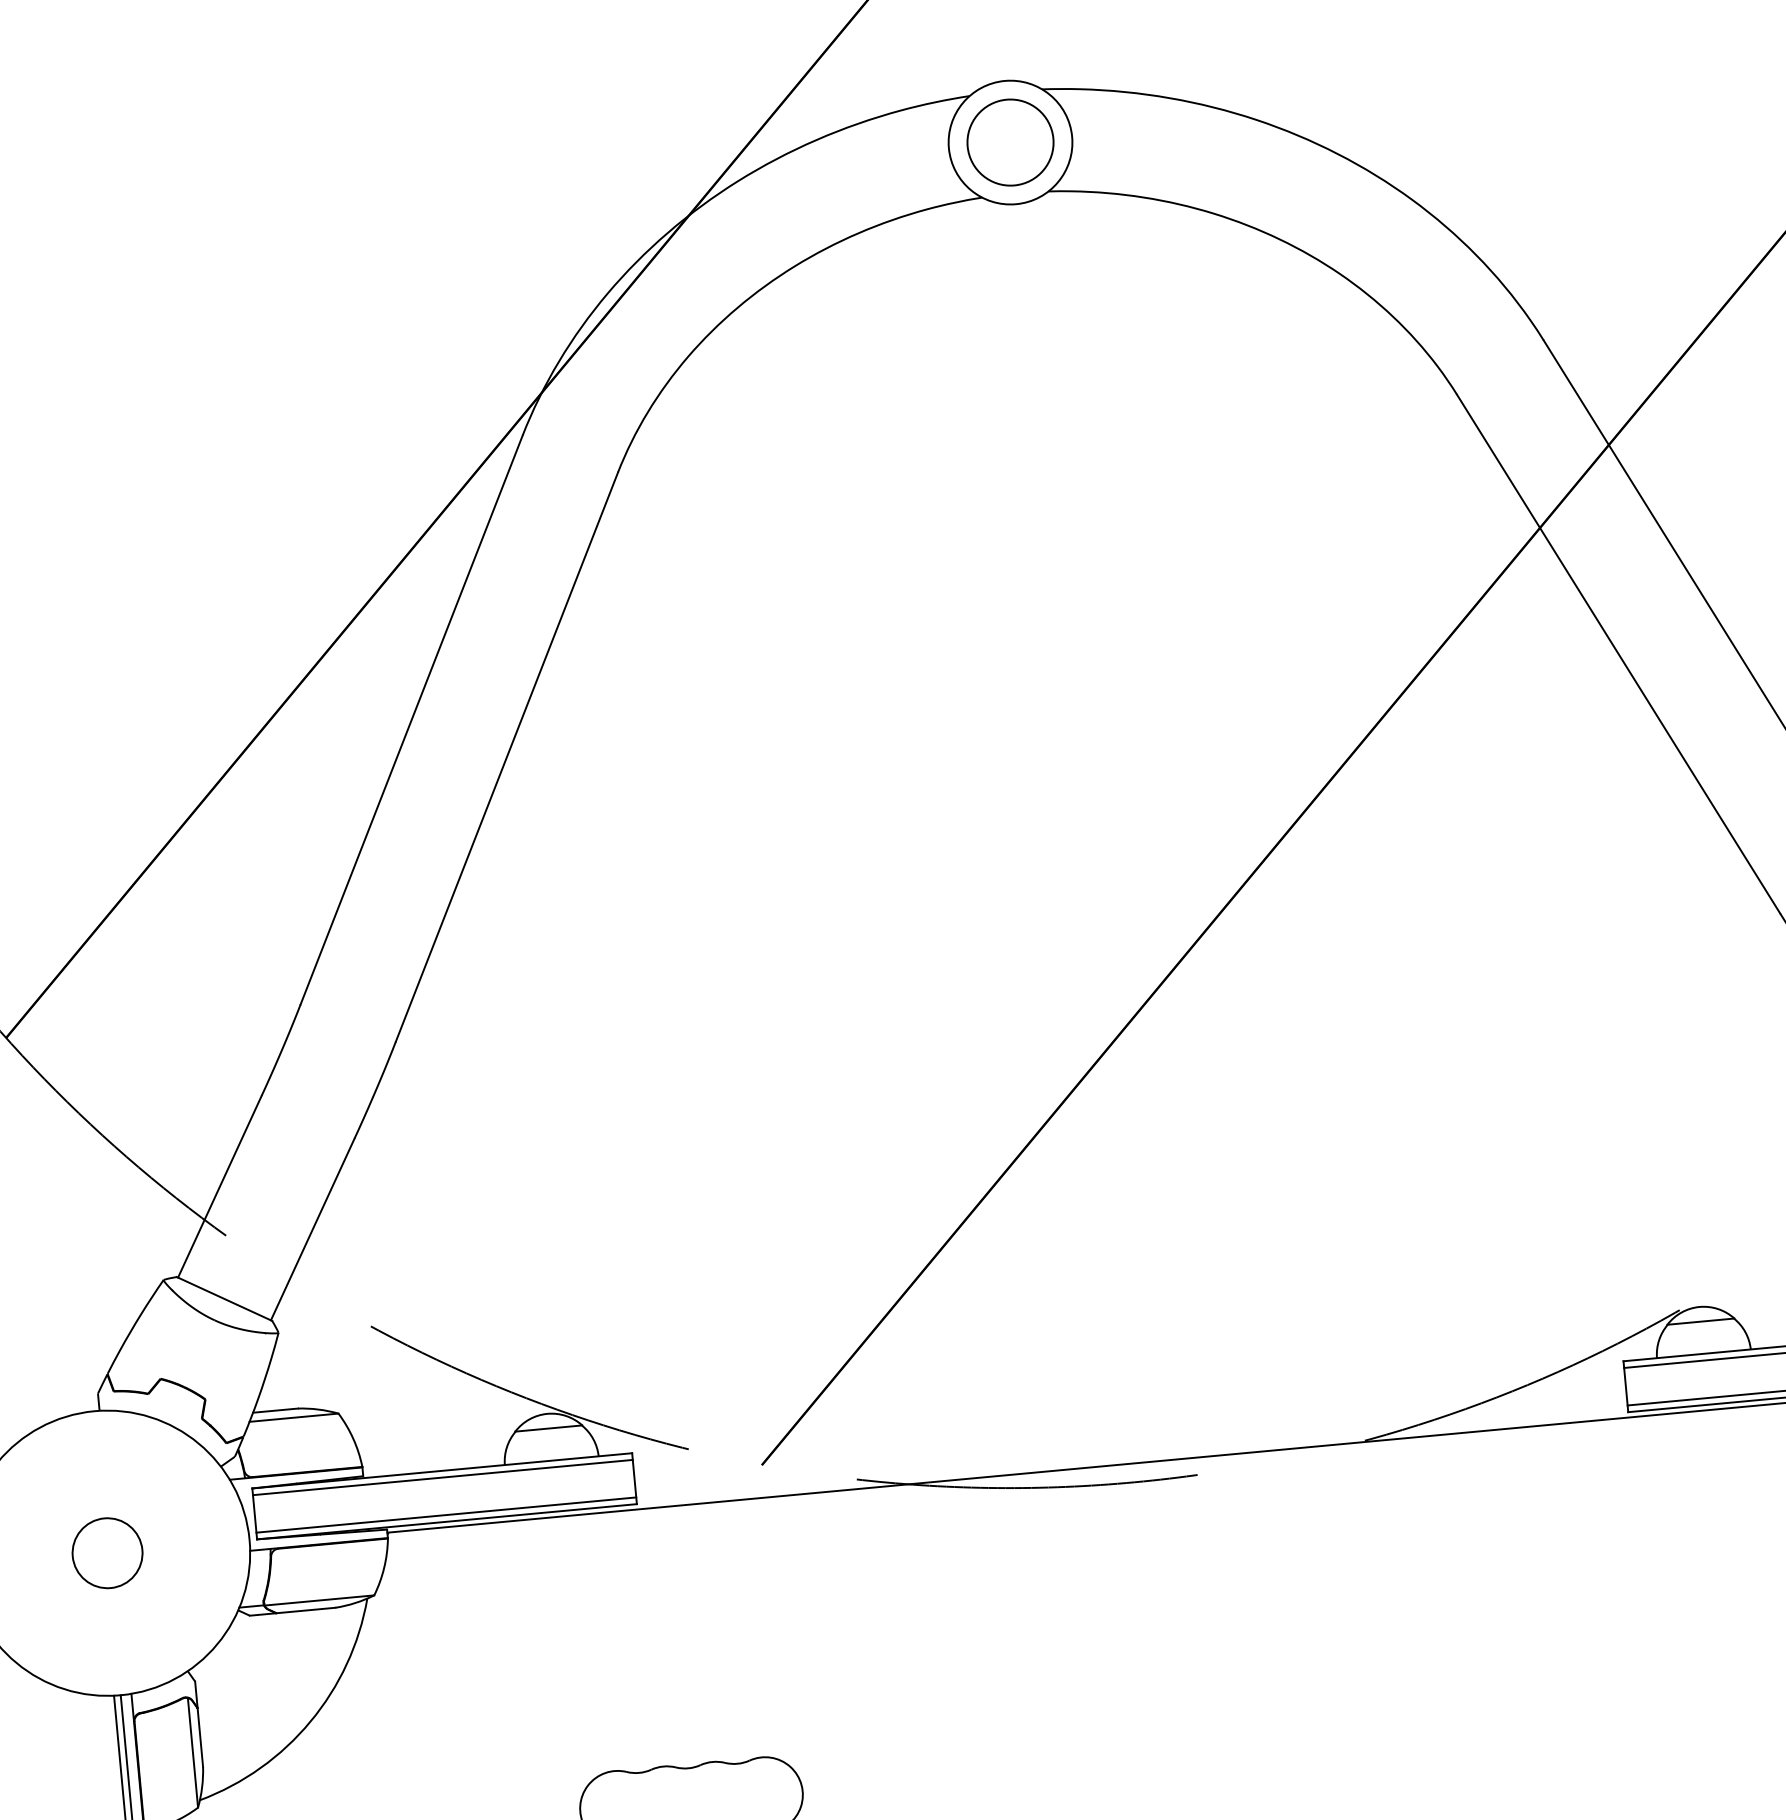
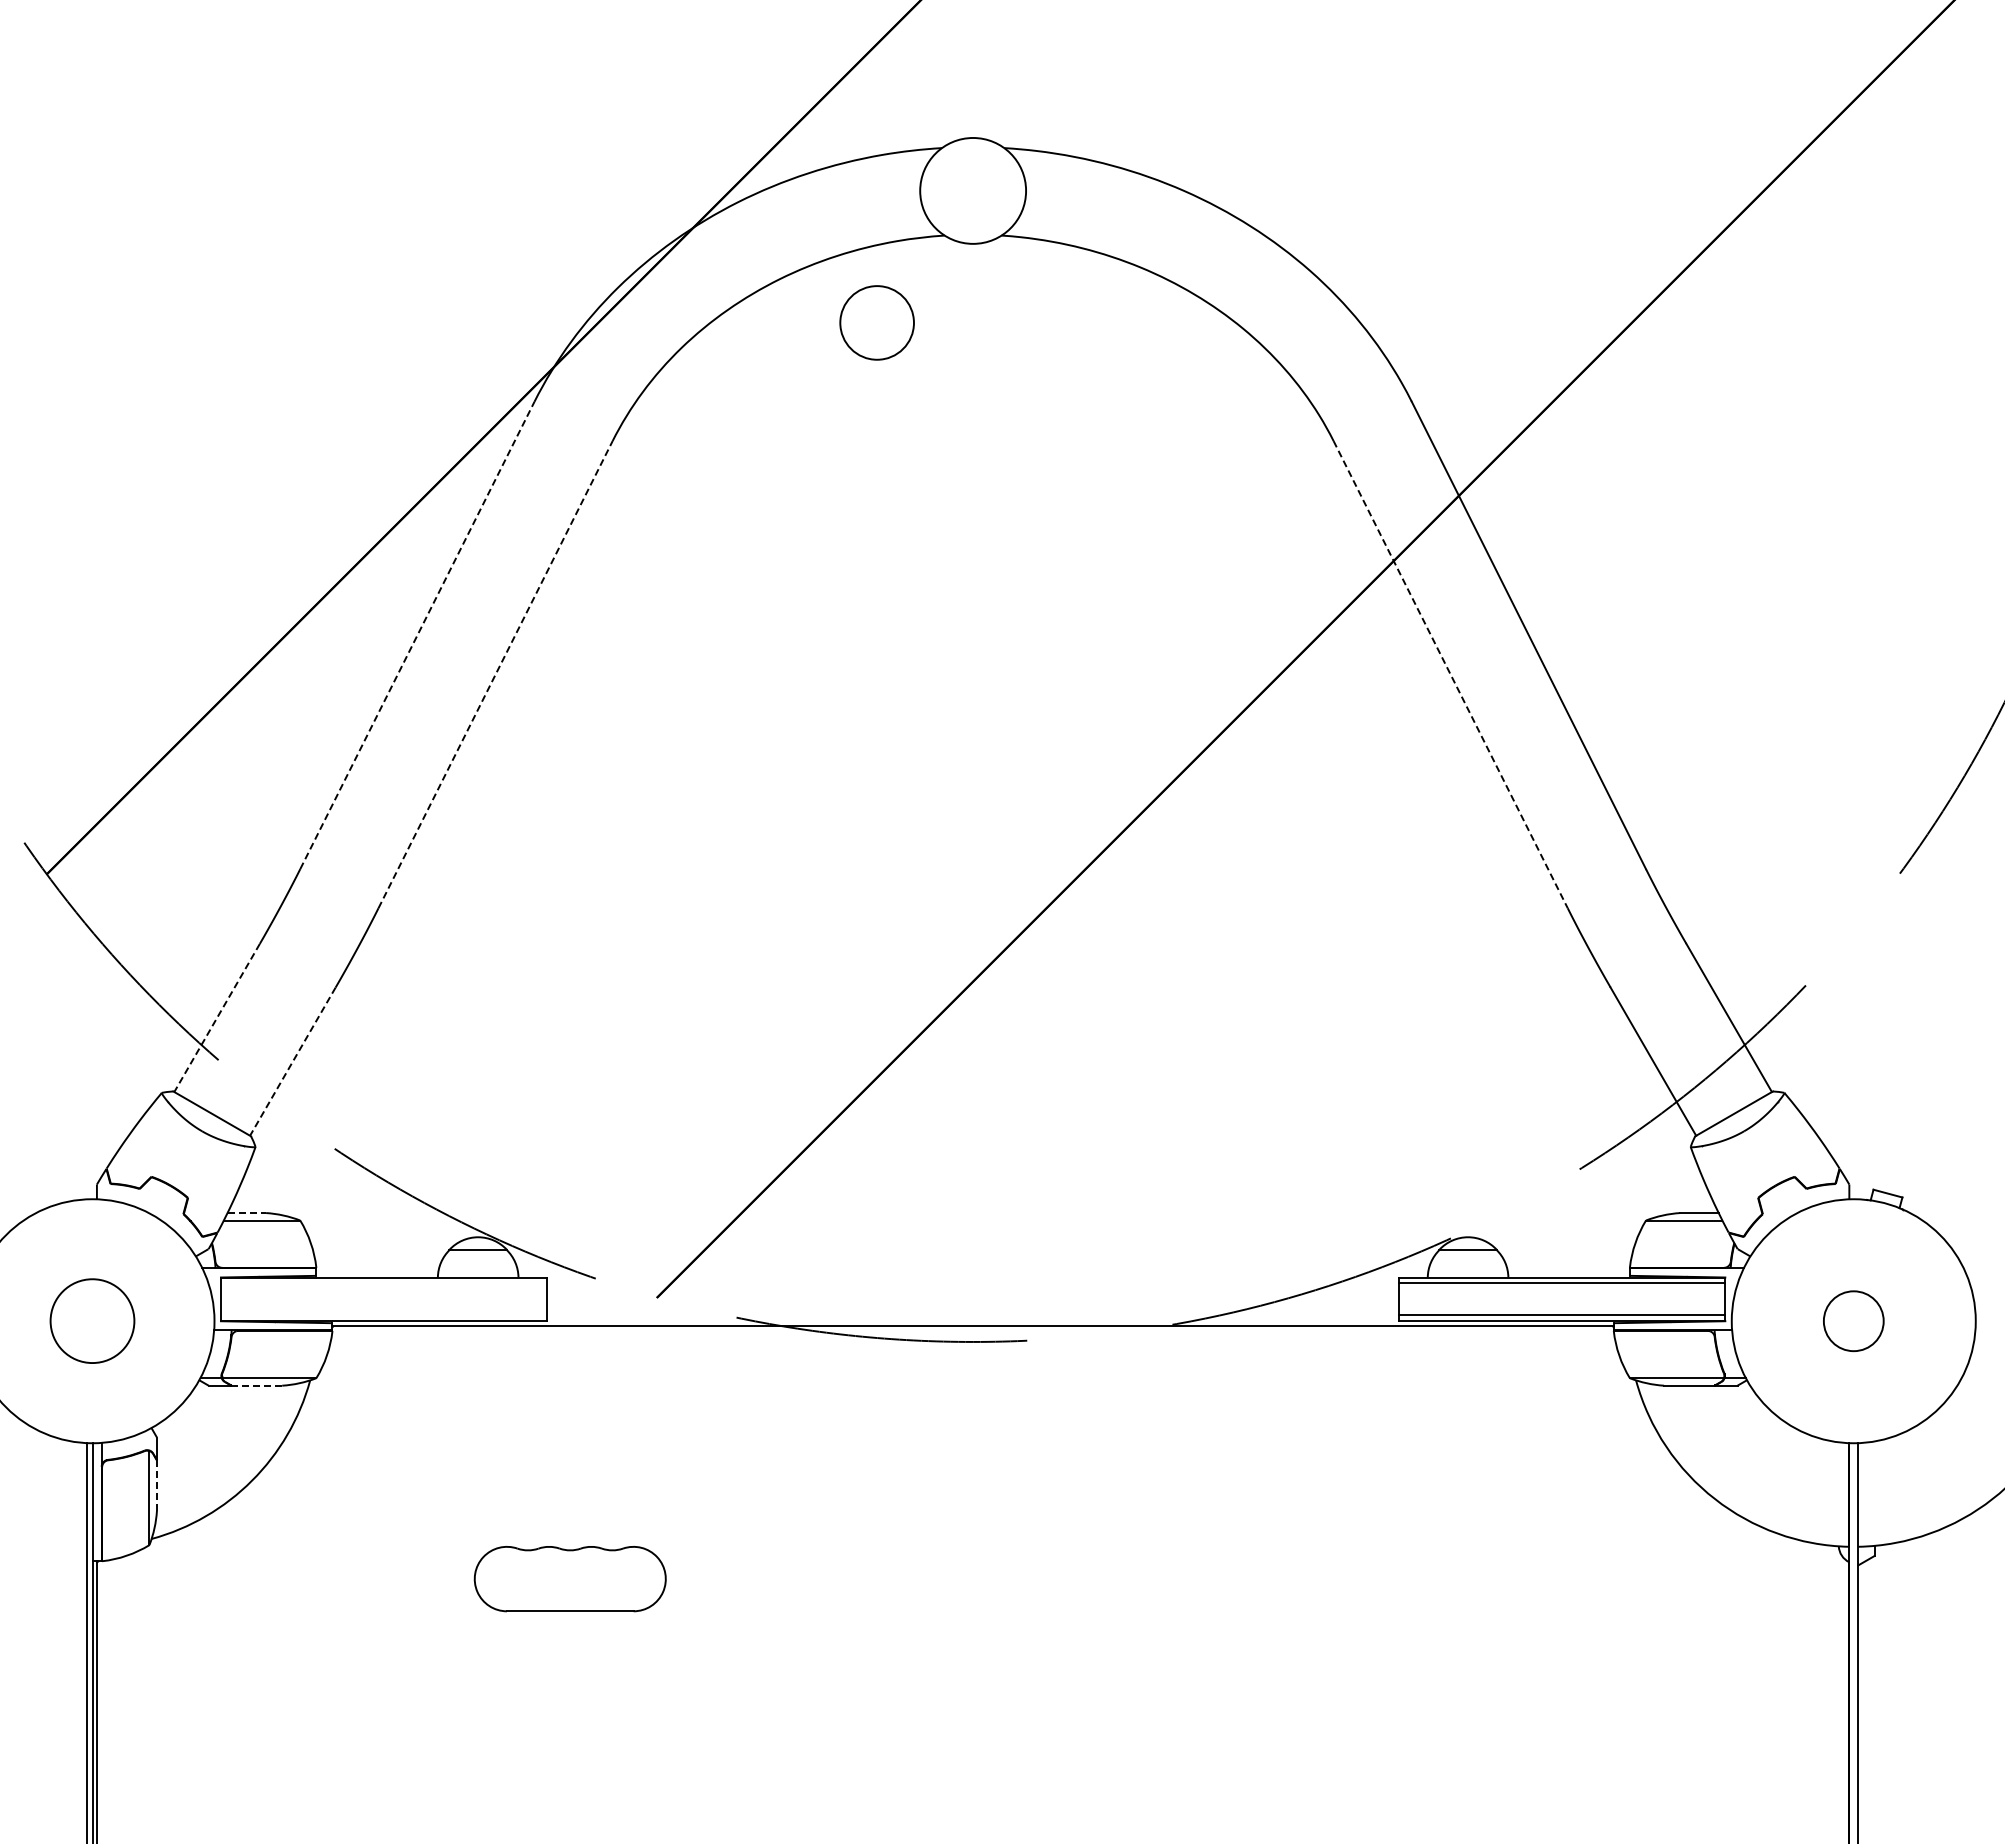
circle: (1009, 142) -> (876, 322), moved
line: (1618, 655) -> (1450, 675), solid -> dashed
line: (411, 720) -> (417, 635), solid -> dashed
line: (506, 756) -> (495, 674), solid -> dashed
line: (220, 1186) -> (217, 1017), solid -> dashed
line: (312, 1229) -> (292, 1061), solid -> dashed
line: (276, 1411) -> (247, 1213), solid -> dashed
line: (442, 1477) -> (383, 1283), removed
line: (445, 1515) -> (383, 1315), removed
circle: (107, 1553) -> (92, 1321), size x1.4
line: (305, 1610) -> (256, 1385), solid -> dashed
line: (199, 1737) -> (156, 1485), solid -> dashed

